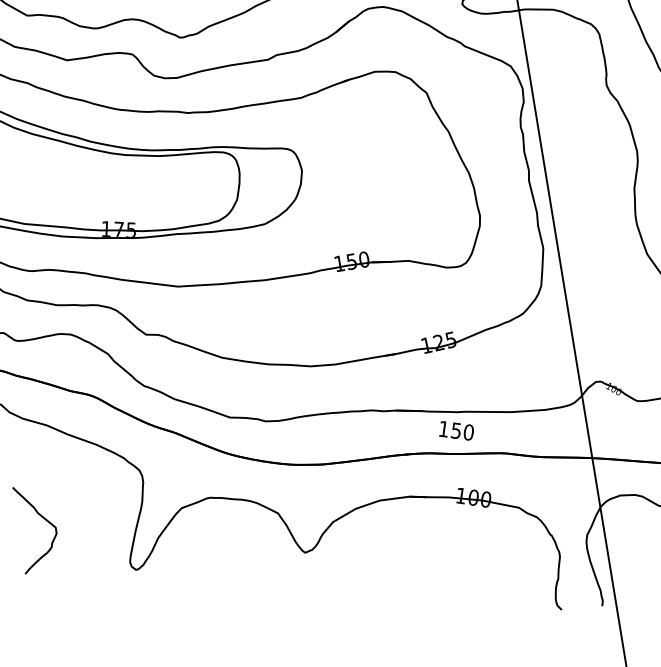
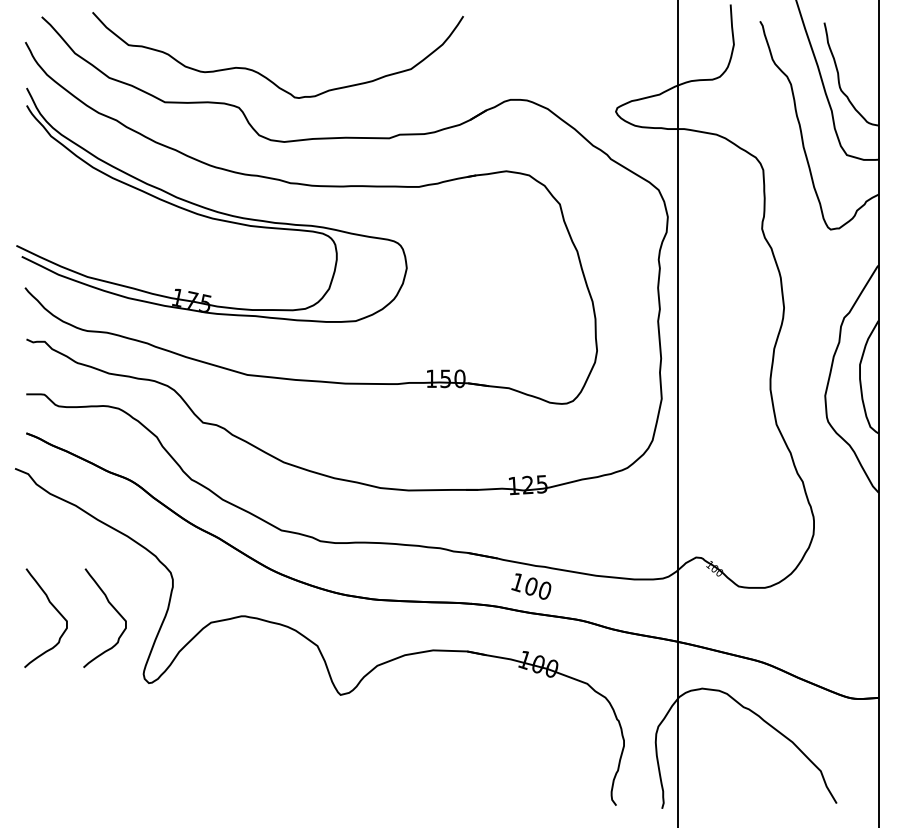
text: (455, 430) -> (530, 585), 150 -> 100
curve: (97, 512) -> (116, 612), added

